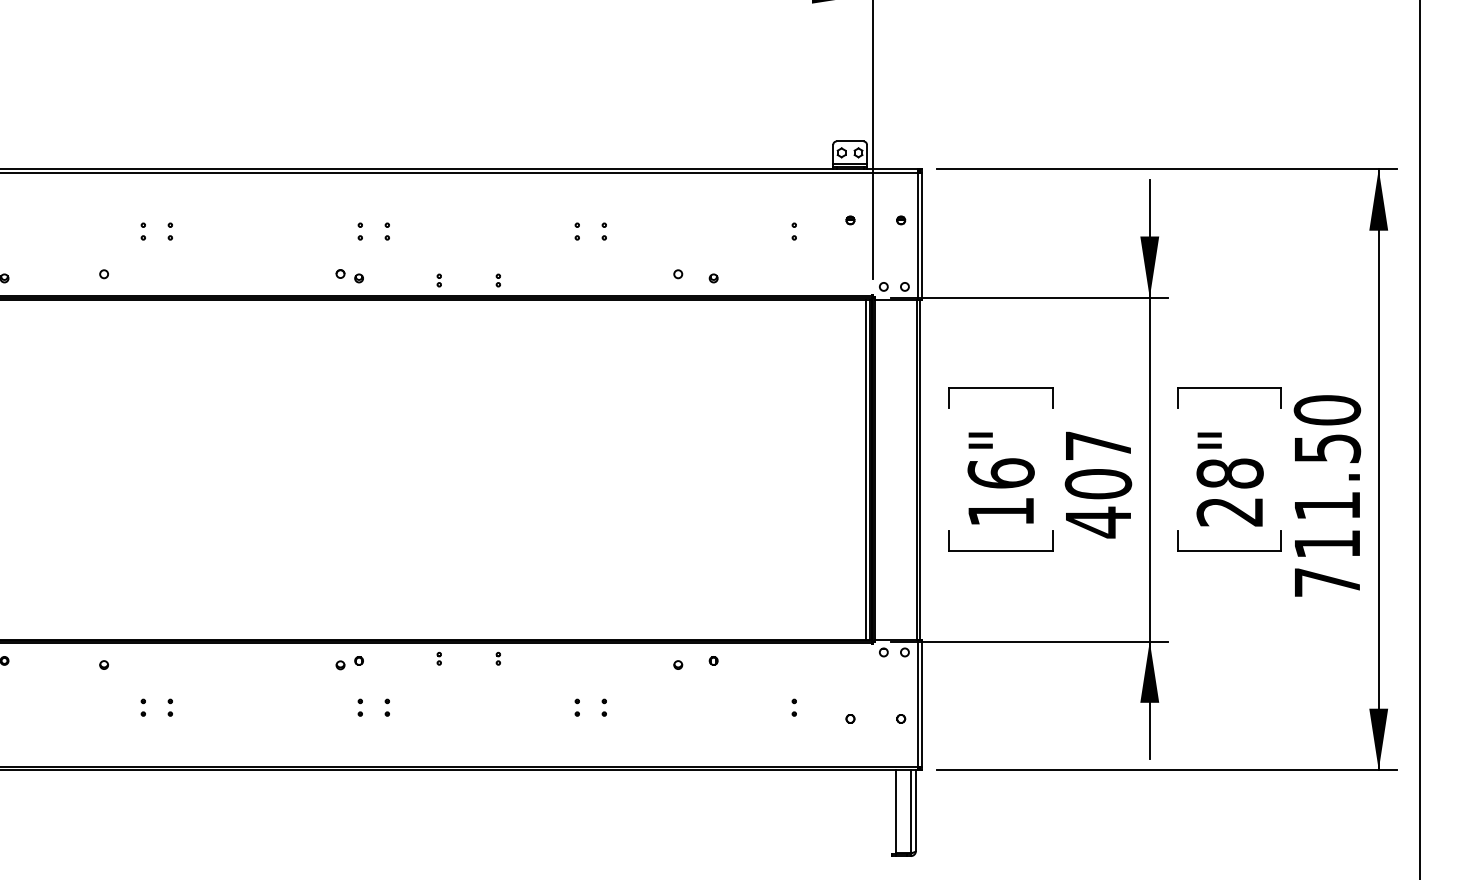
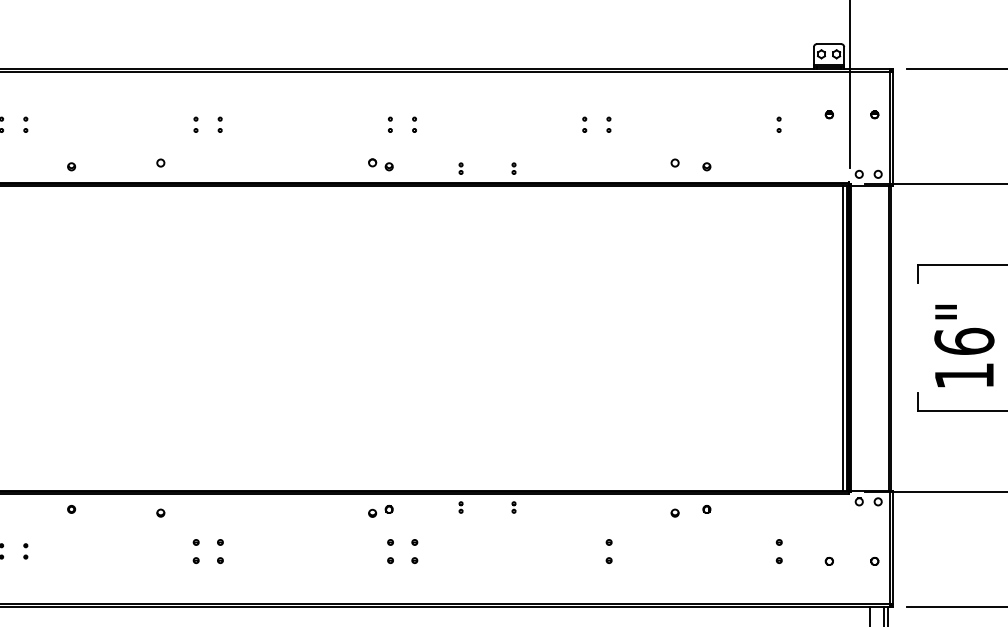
part: (142, 707) -> (195, 551), size x1.6
part: (169, 707) -> (219, 551), size x1.6
part: (359, 707) -> (389, 551), size x1.6
part: (386, 707) -> (413, 551), size x1.6
part: (576, 707) -> (583, 551), removed
part: (603, 707) -> (608, 551), size x1.6
part: (793, 707) -> (778, 551), size x1.6

